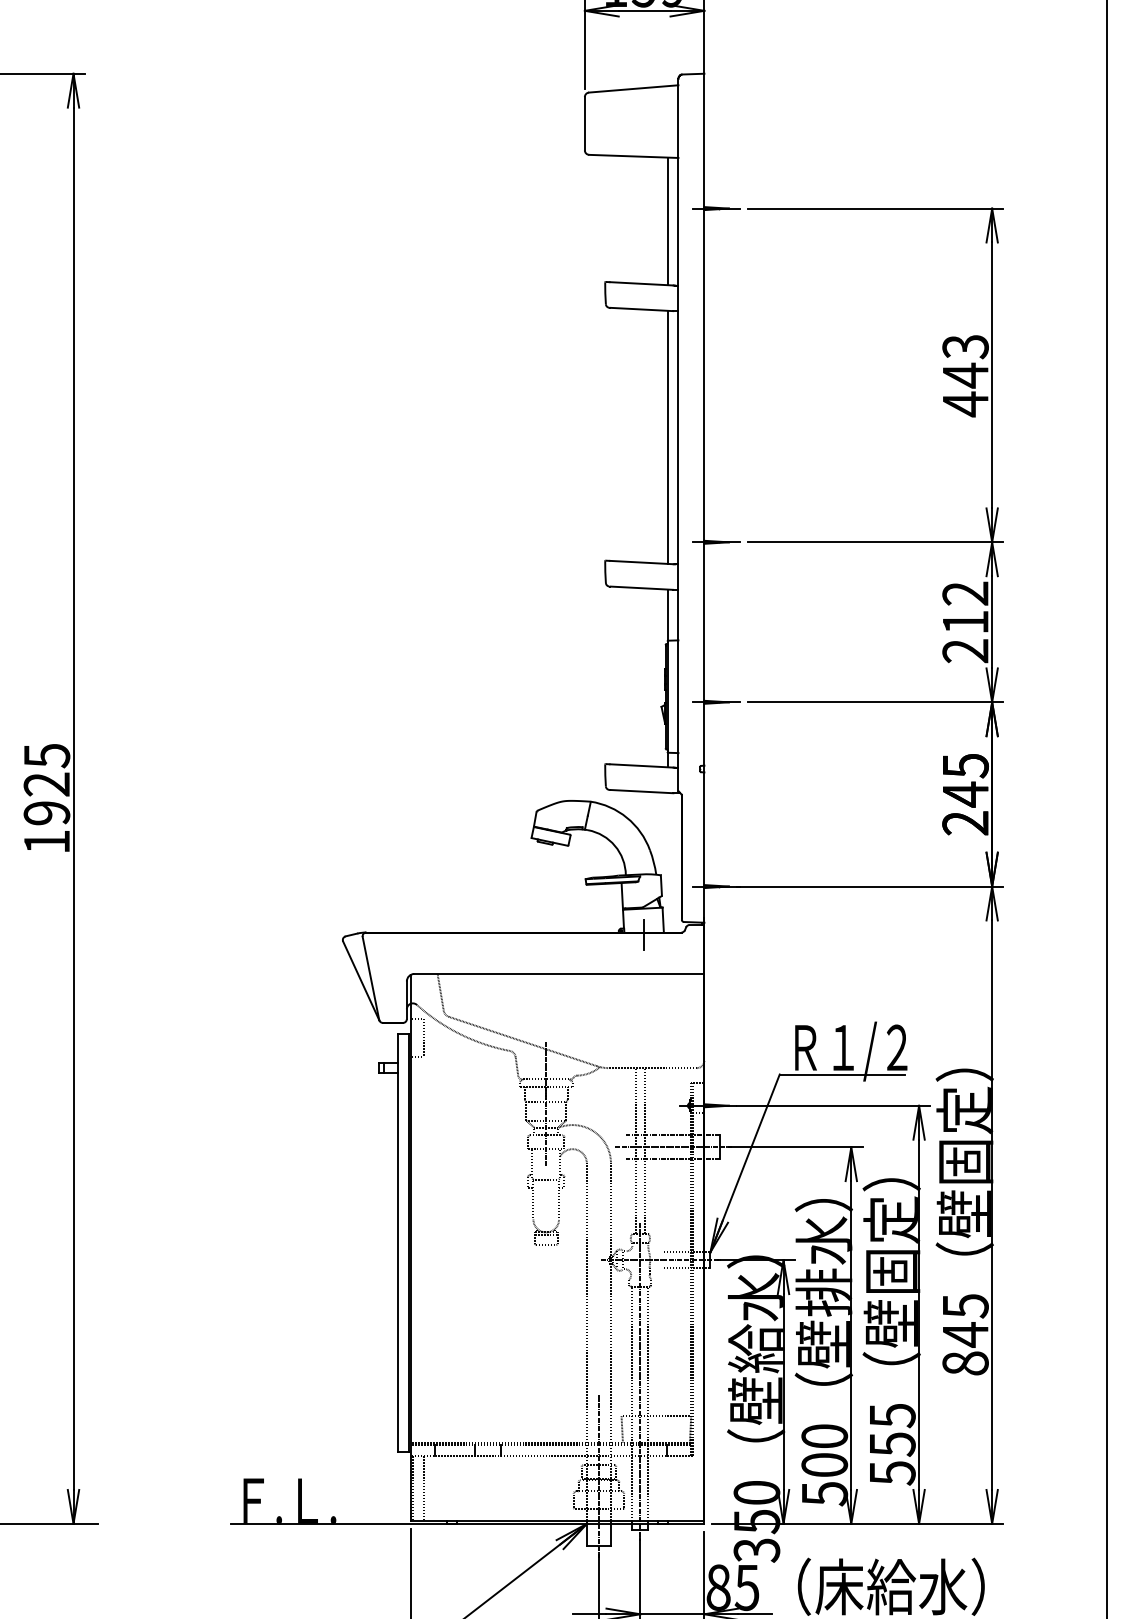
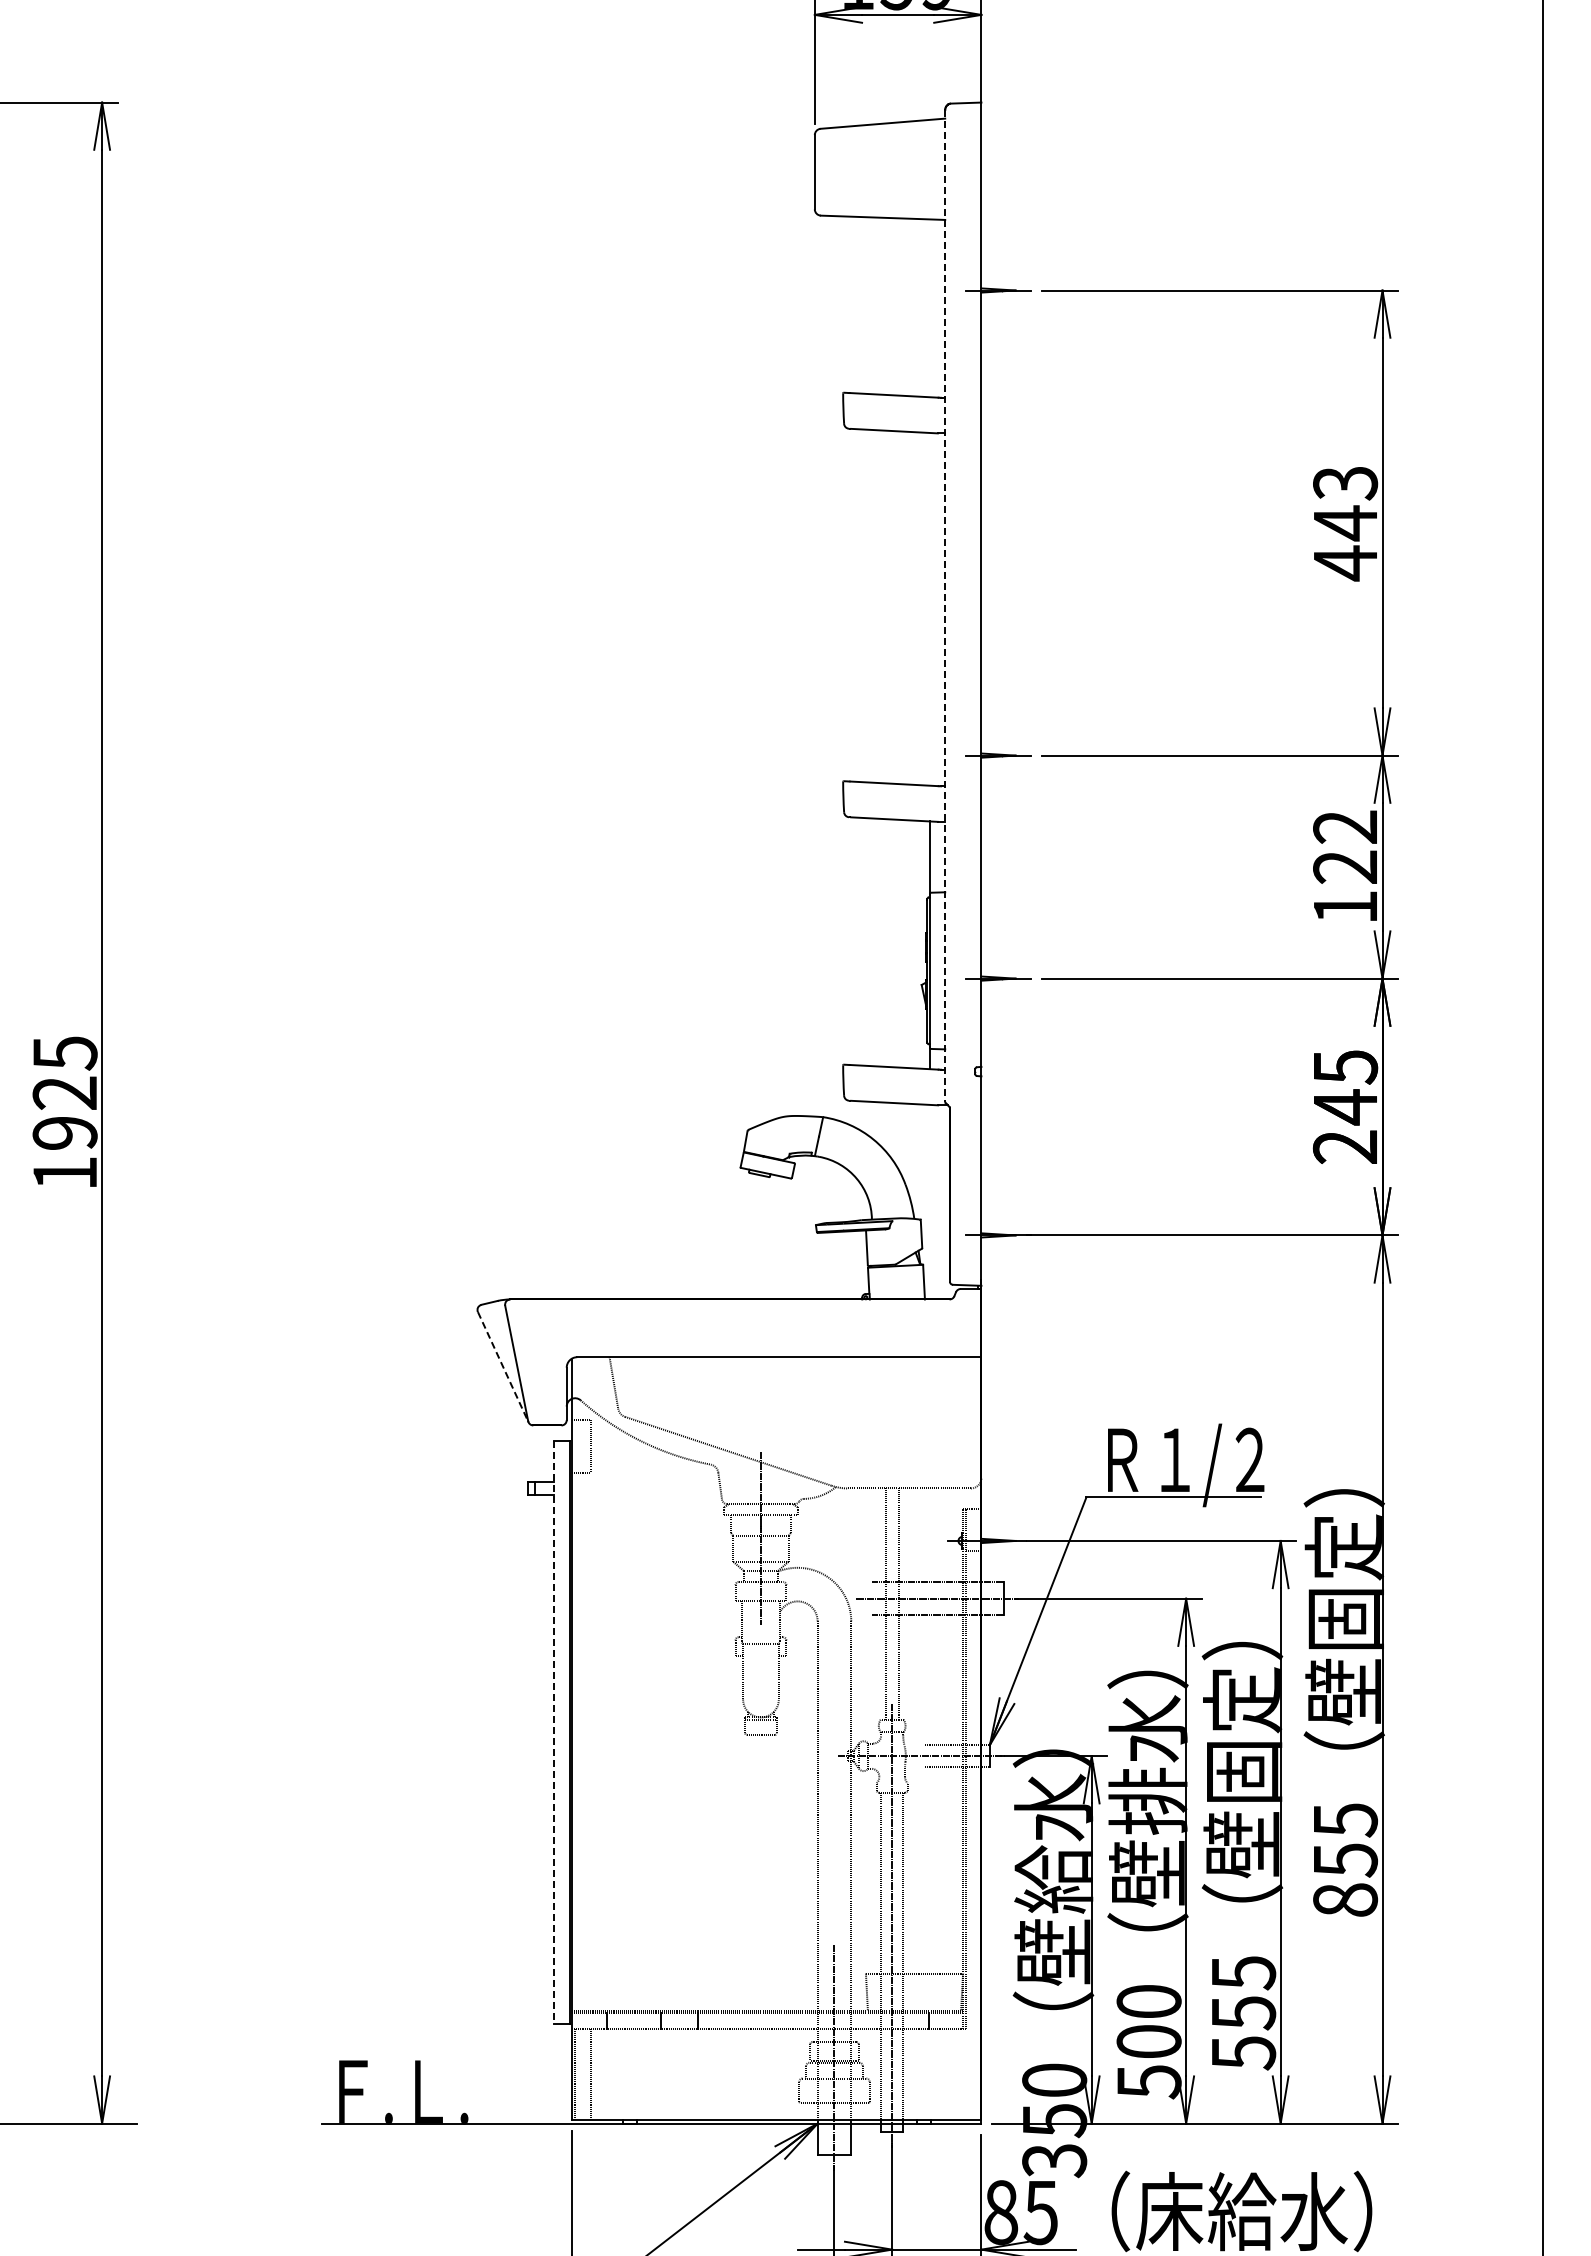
line: (667, 221) -> (930, 308), removed
line: (678, 434) -> (945, 605), solid -> dashed
line: (667, 436) -> (930, 608), removed
text: (964, 636) -> (1344, 887), 212 -> 122
line: (644, 934) -> (897, 1302), removed
line: (361, 981) -> (503, 1367), solid -> dashed
line: (398, 1243) -> (554, 1733), solid -> dashed
text: (966, 1335) -> (1346, 1860), 845 -> 855

